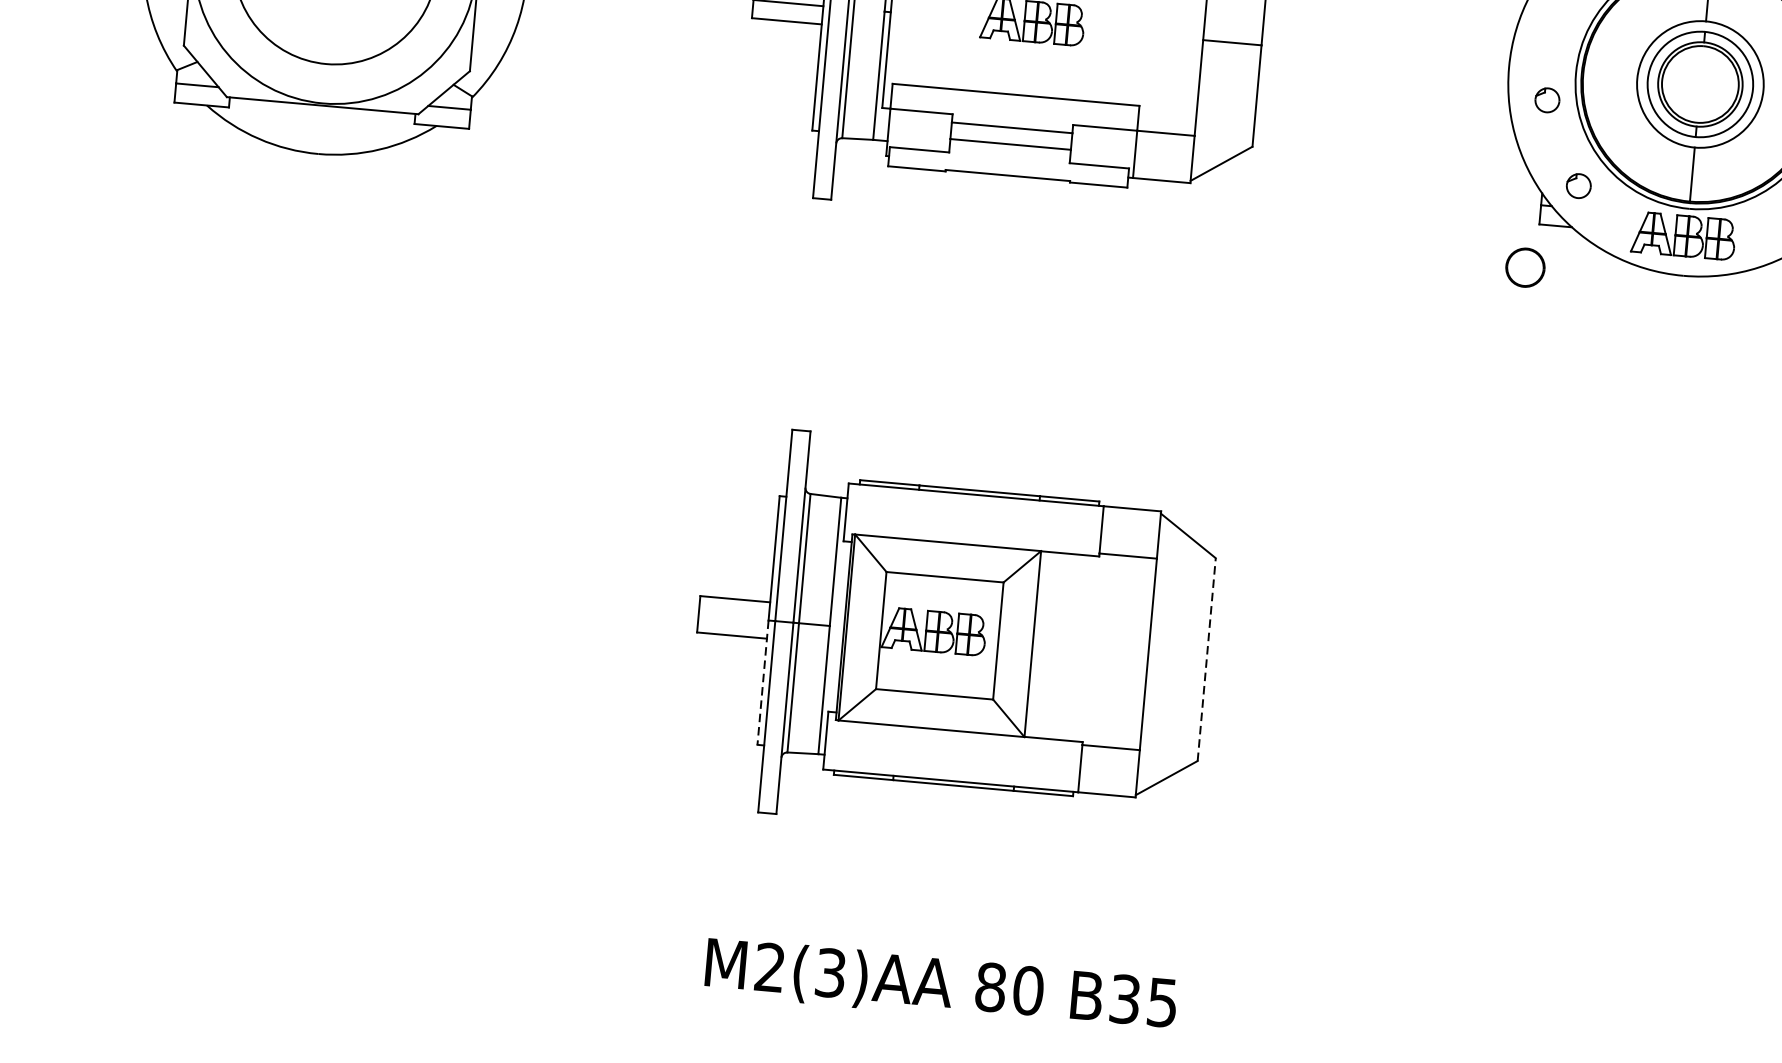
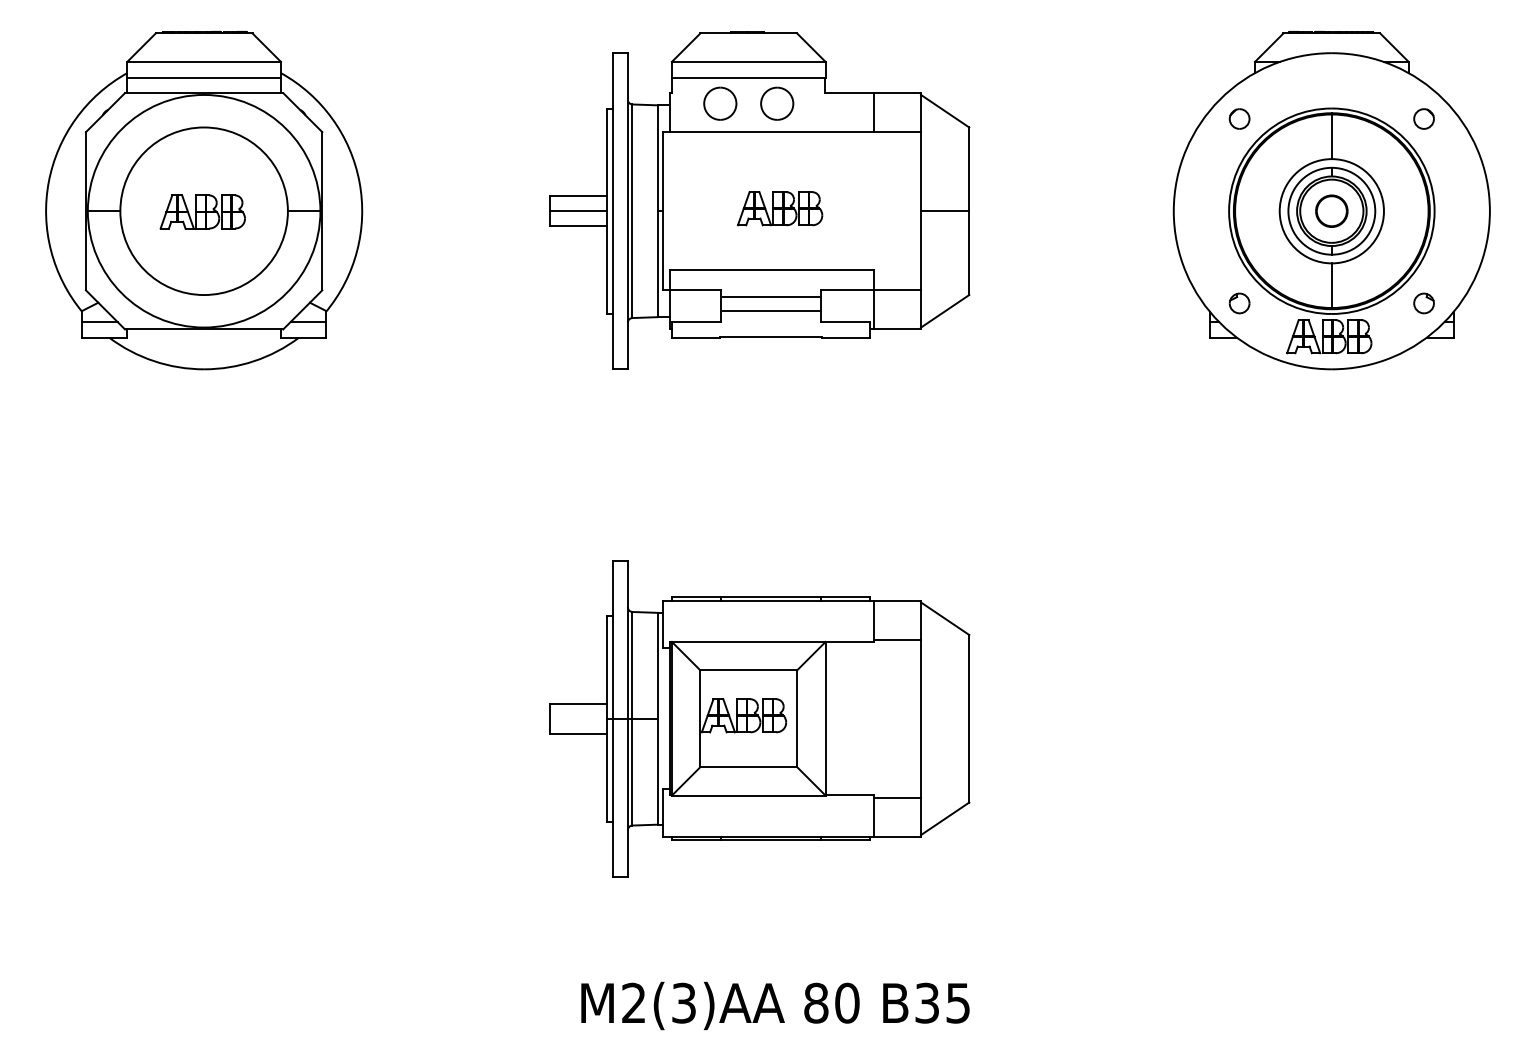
part: (1547, 100) -> (1207, 235), removed
part: (1525, 266) -> (1331, 210), moved
line: (1207, 659) -> (969, 718), dashed -> solid
line: (763, 683) -> (607, 770), dashed -> solid

